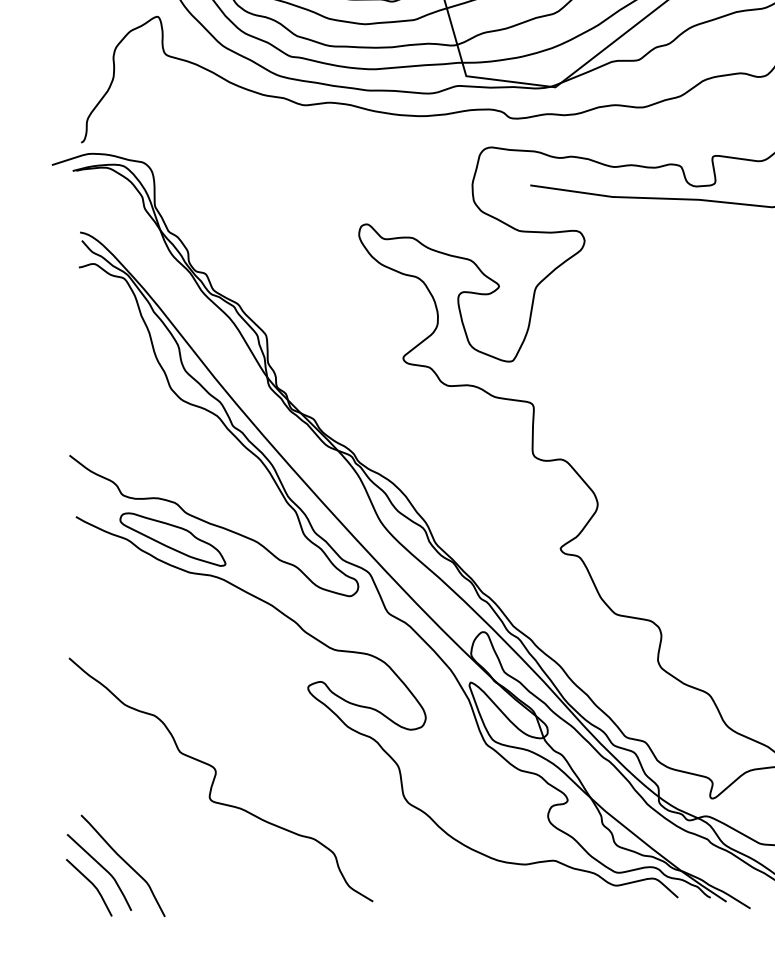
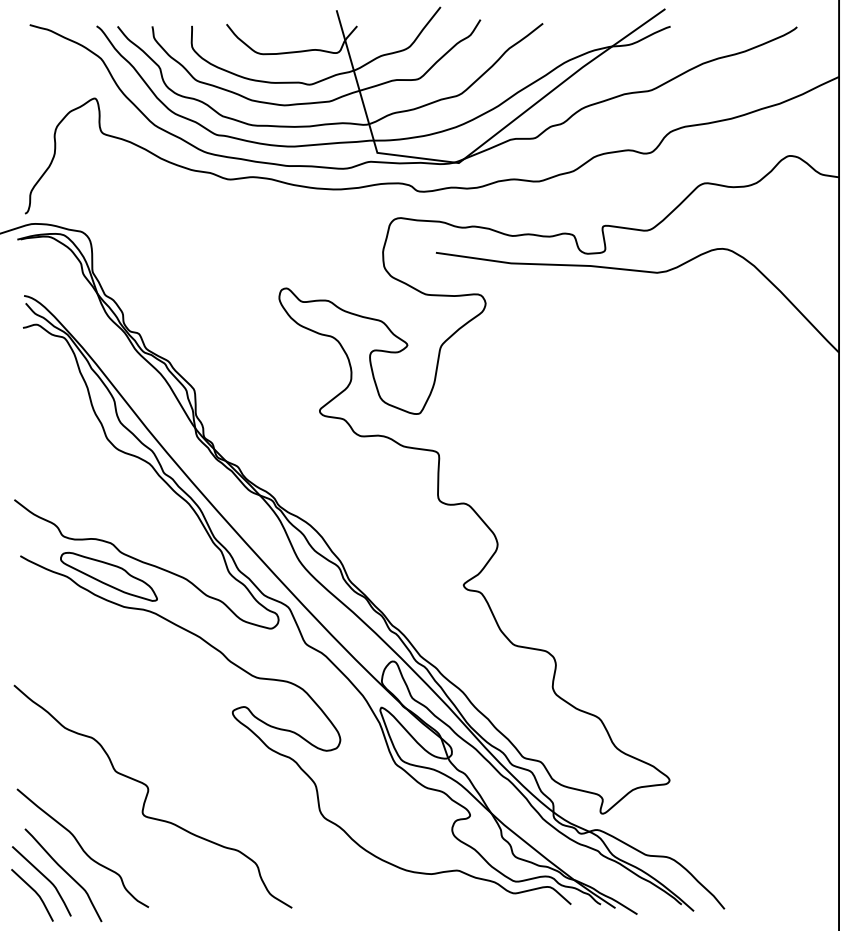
curve: (143, 835) -> (82, 847), added

